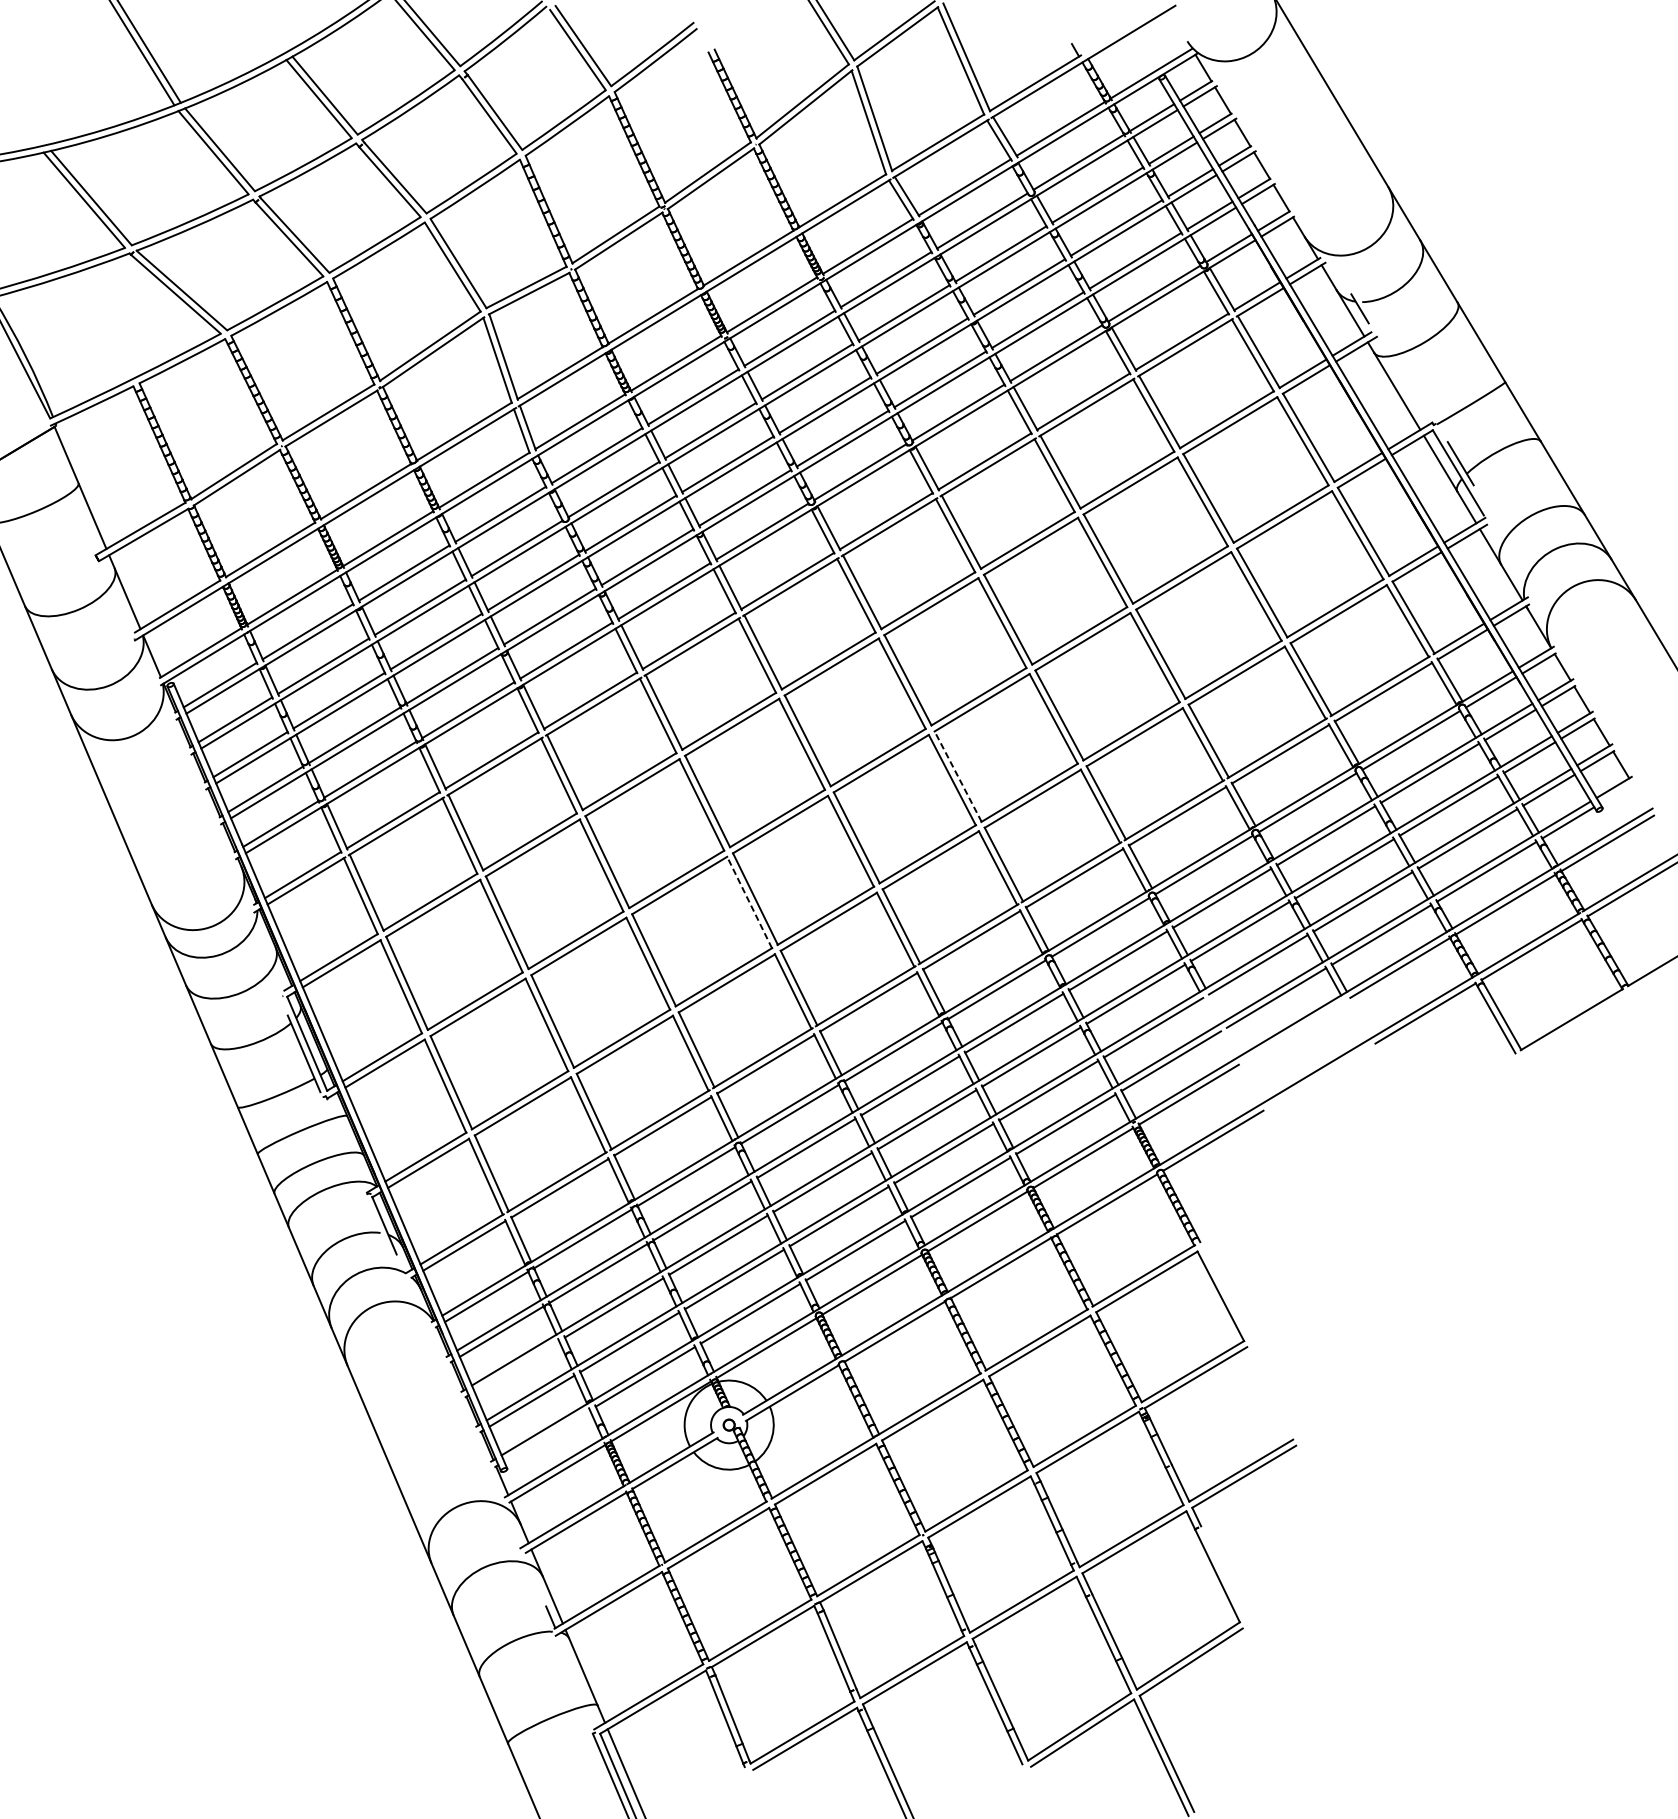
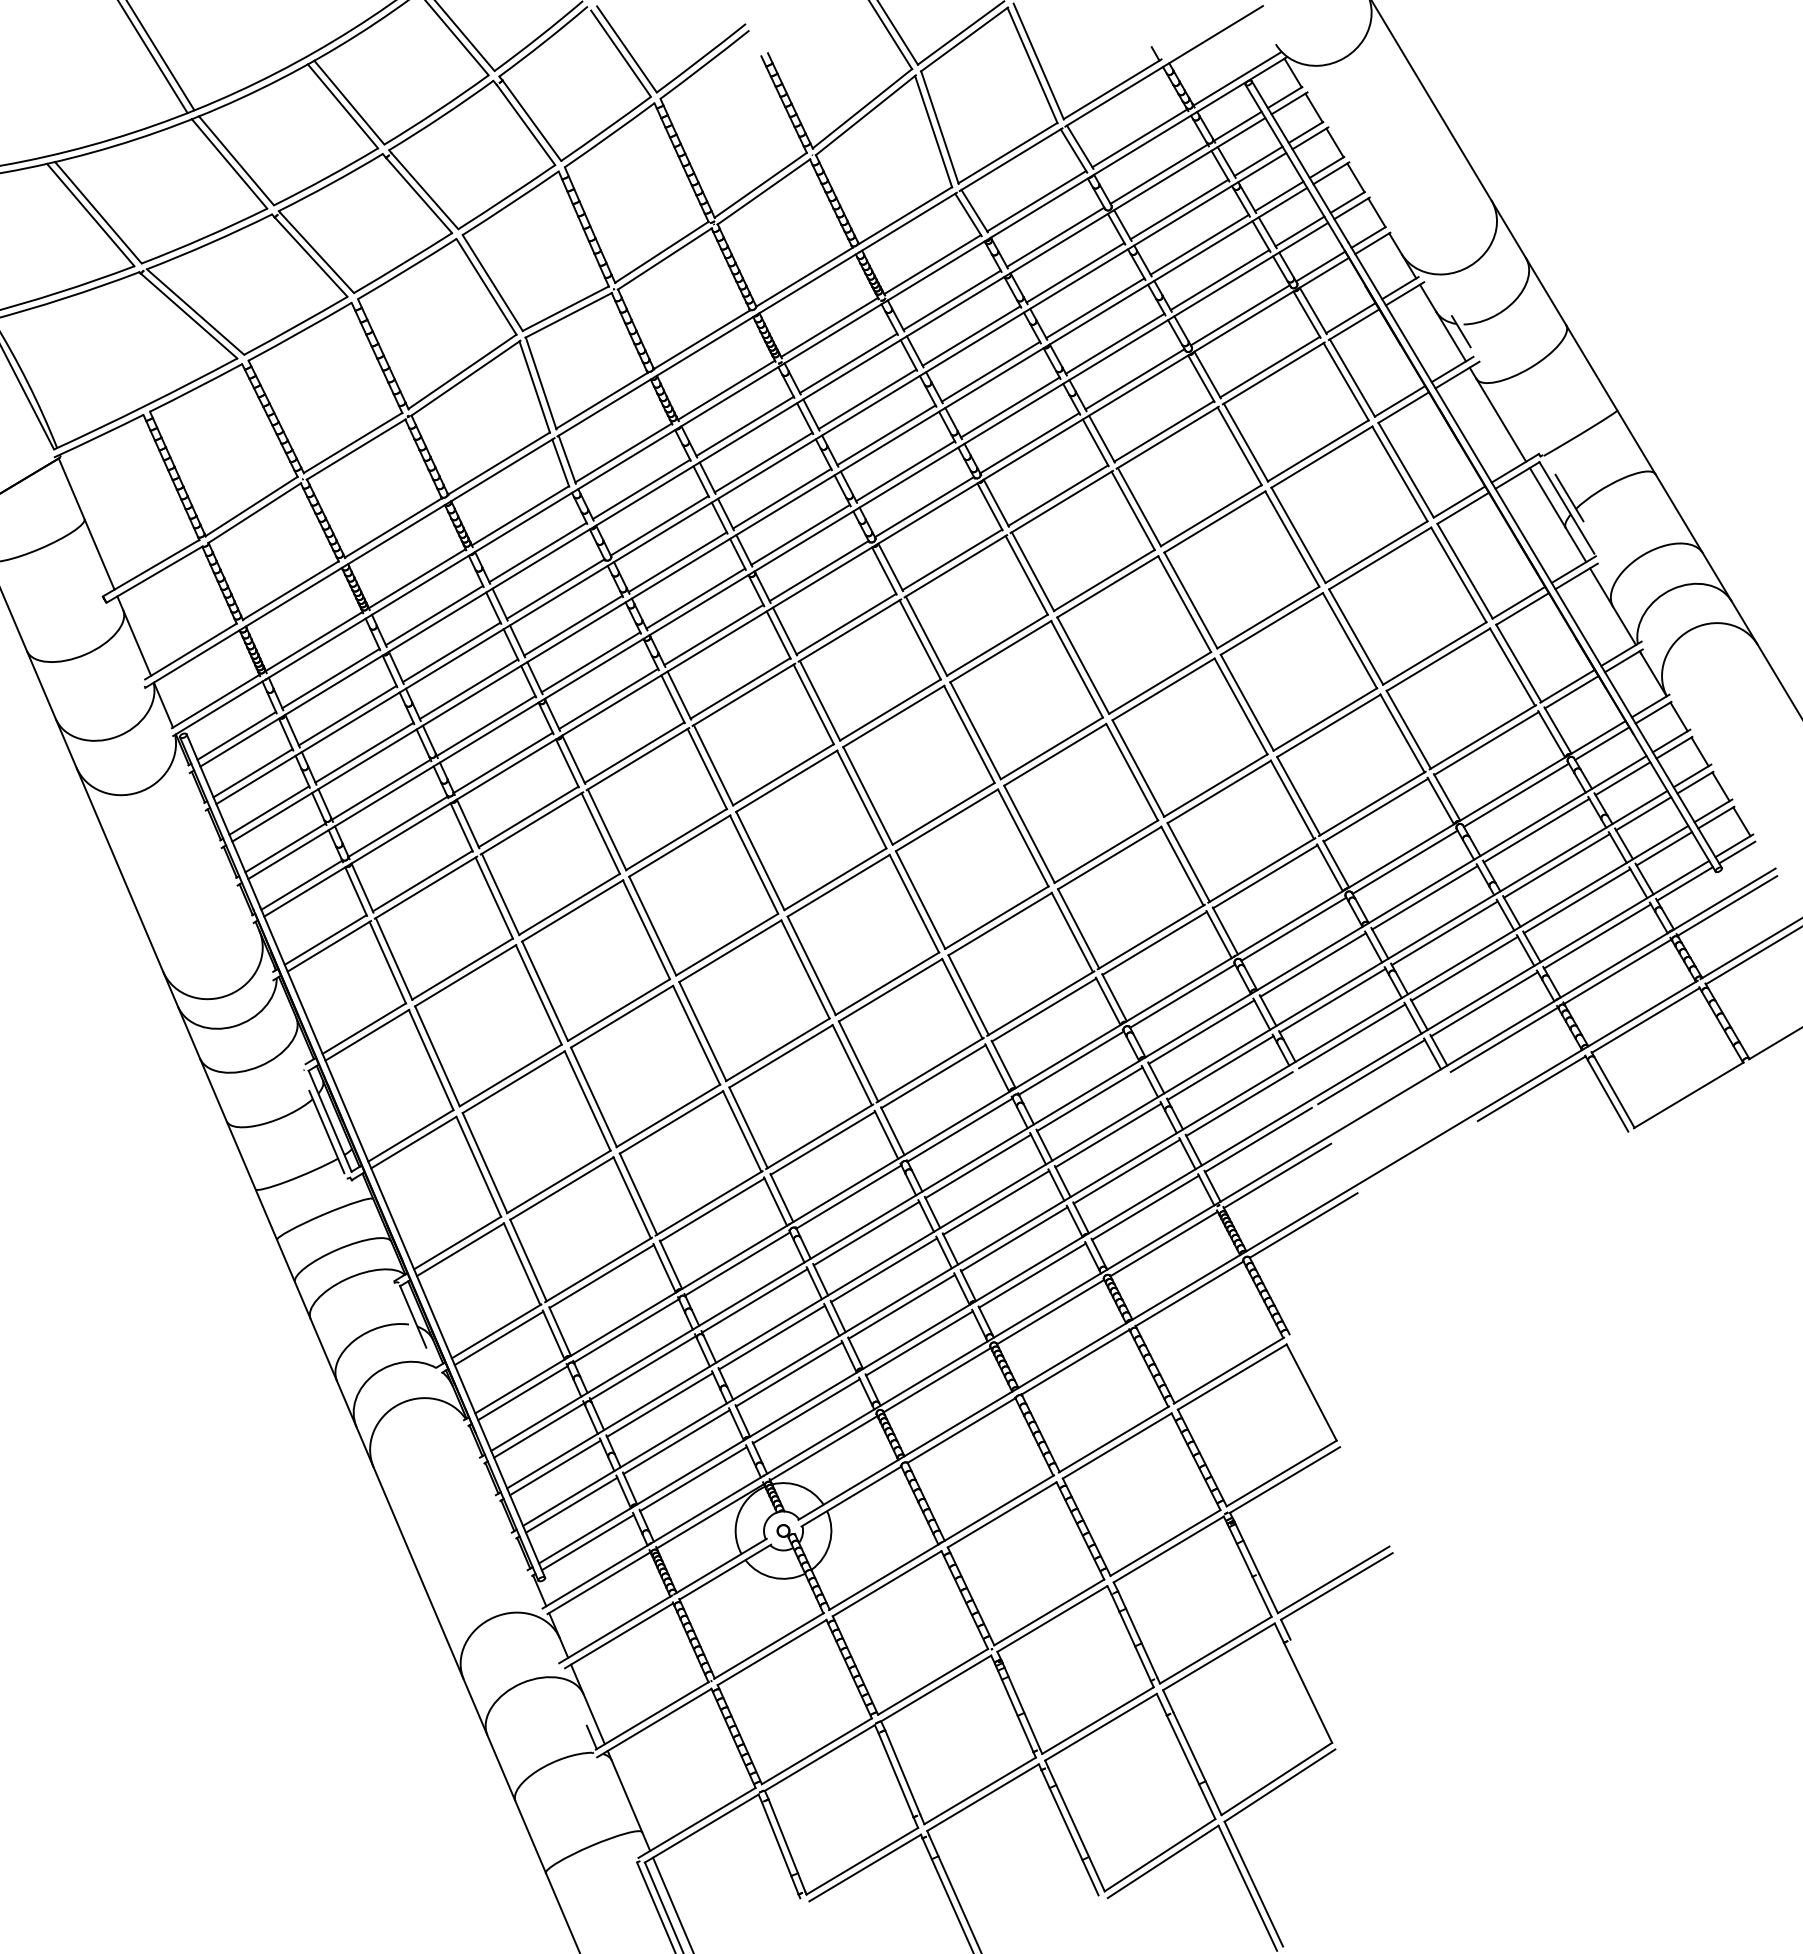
line: (958, 776) -> (1029, 834), dashed -> solid
line: (1617, 793) -> (1737, 852), added
line: (749, 902) -> (805, 969), dashed -> solid
line: (516, 1366) -> (555, 1467), added
line: (546, 1435) -> (587, 1542), added

